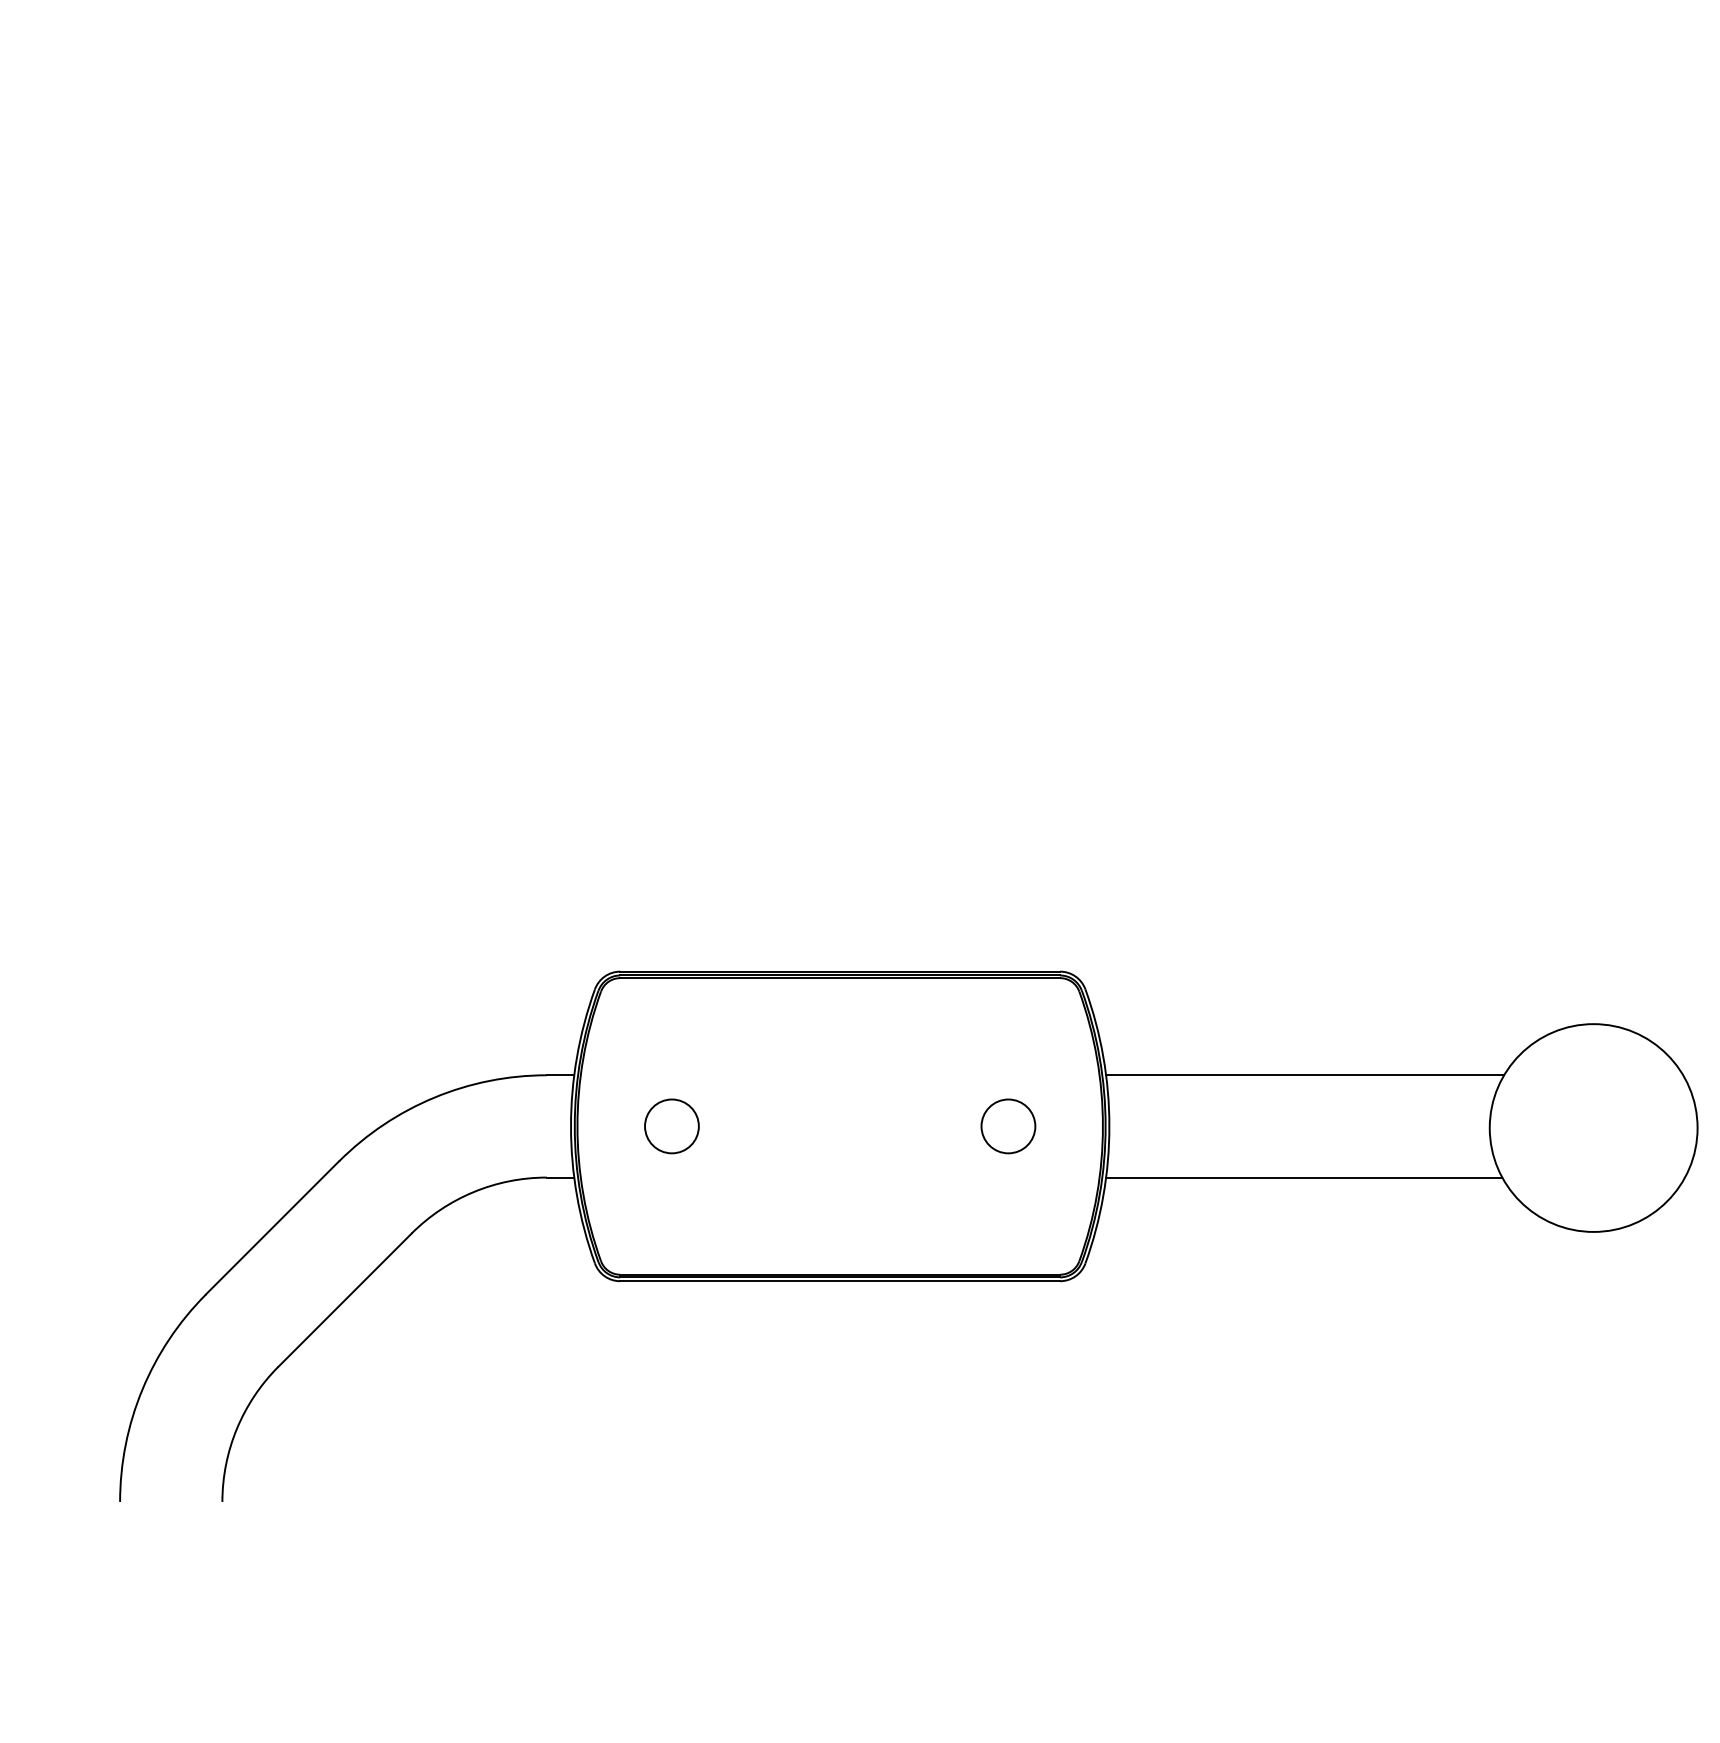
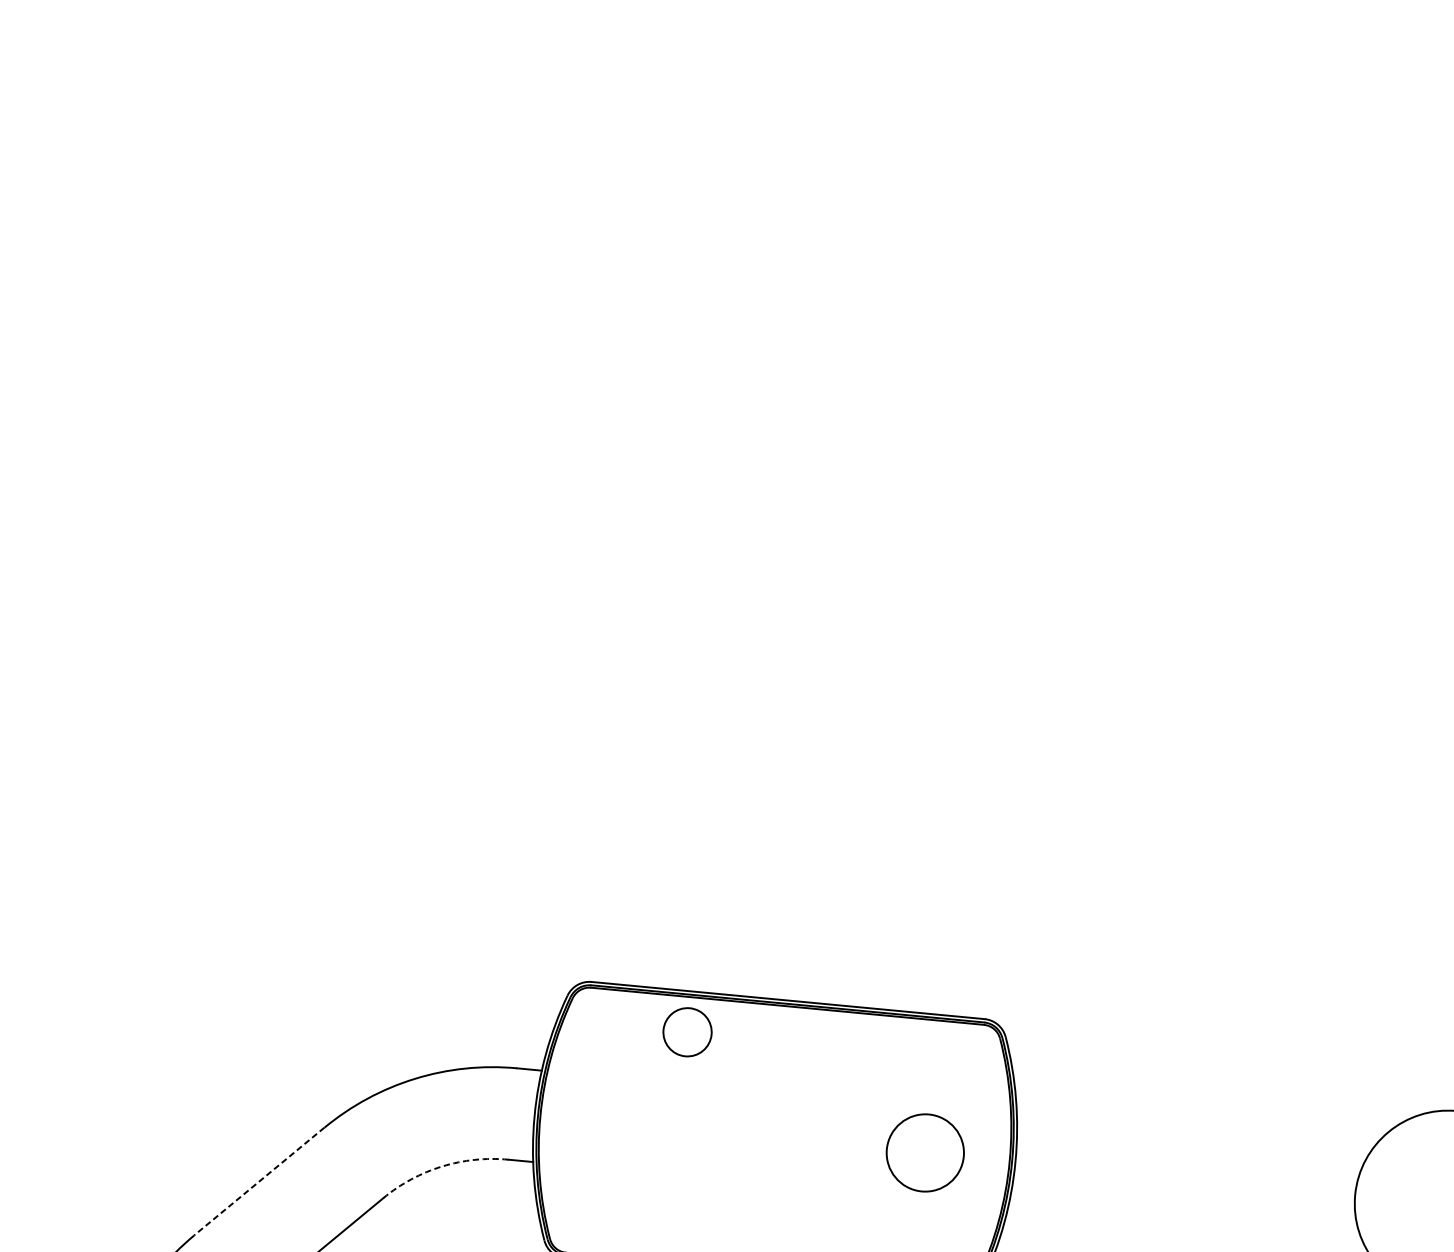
line: (1305, 1075) -> (1195, 1132), removed
circle: (671, 1126) -> (687, 1032), moved
circle: (1008, 1126) -> (925, 1153), size x1.6
line: (1304, 1177) -> (1185, 1223), removed
arc: (473, 1192) -> (441, 1166), solid -> dashed
line: (272, 1228) -> (259, 1182), solid -> dashed

